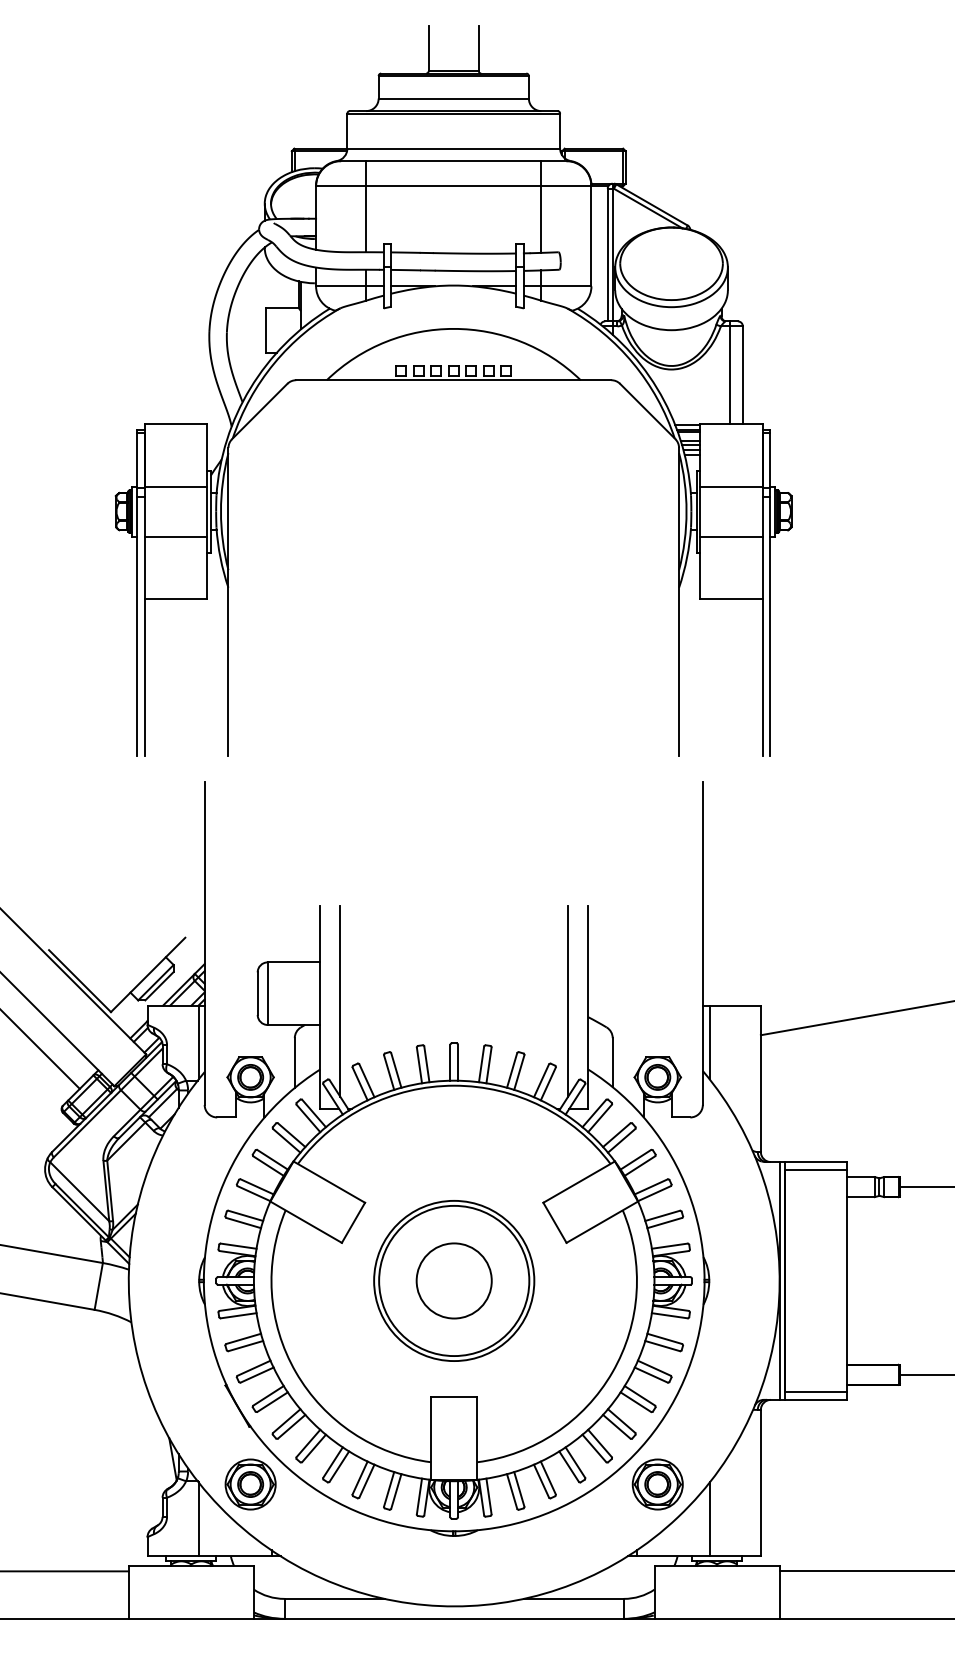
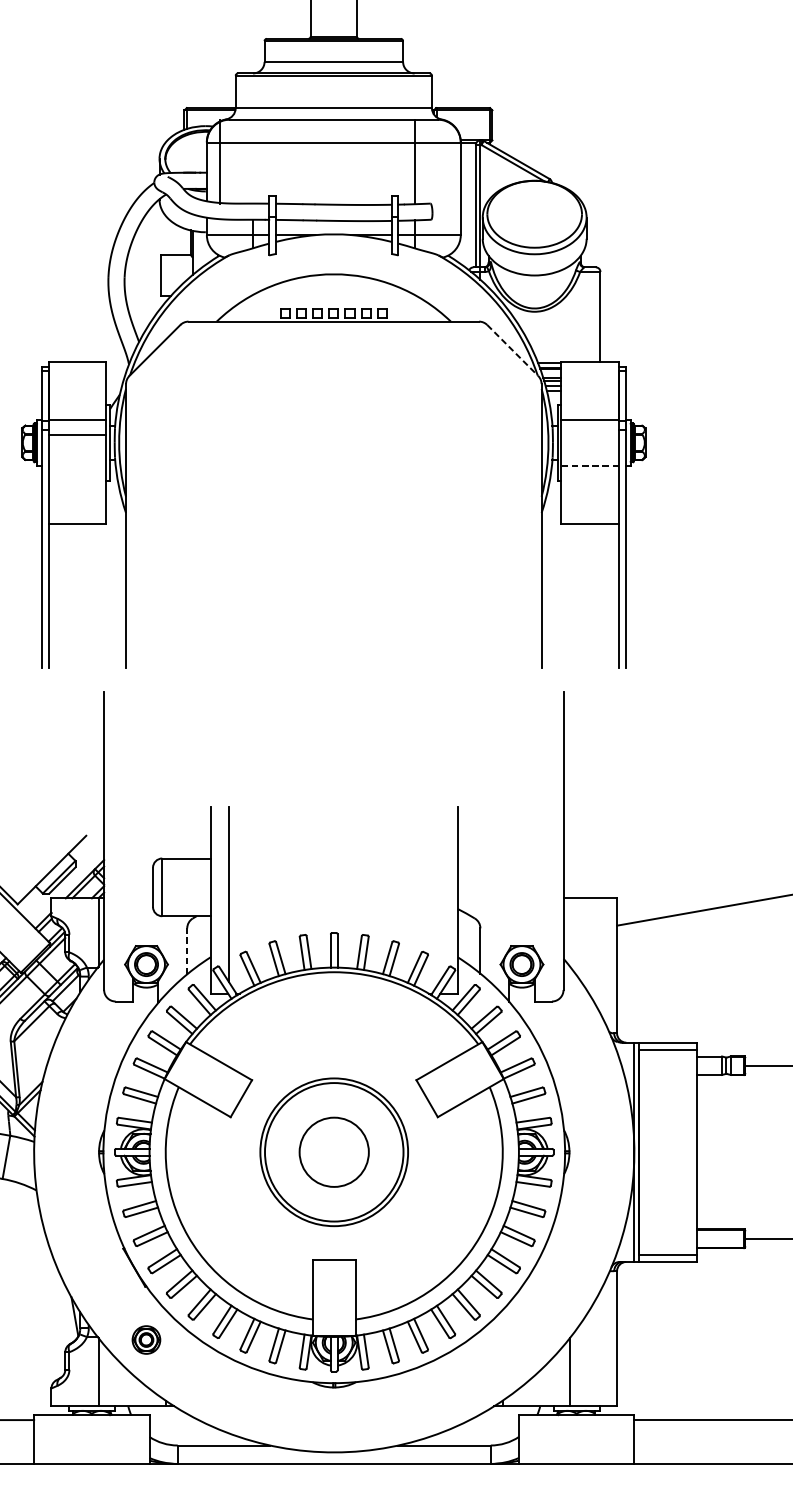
line: (366, 206) -> (220, 161), moved
line: (730, 372) -> (589, 314), removed
line: (648, 411) -> (513, 350), solid -> dashed
line: (175, 536) -> (77, 435), moved
line: (731, 536) -> (589, 465), solid -> dashed
line: (568, 1001) -> (439, 894), removed
line: (709, 1042) -> (569, 932), removed
line: (294, 1063) -> (186, 951), solid -> dashed
part: (250, 1484) -> (146, 1340), size x0.6
part: (657, 1484) -> (521, 1340), removed

